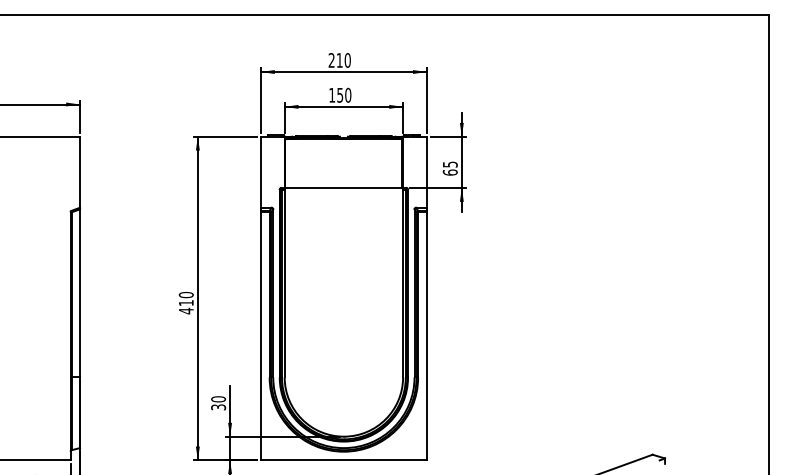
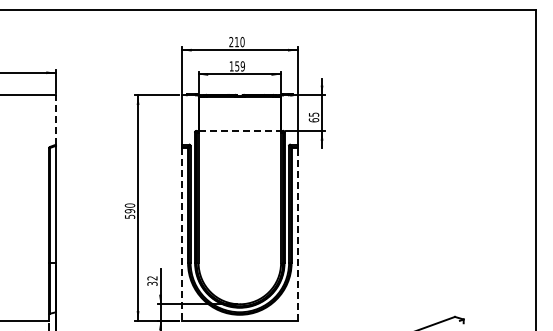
text: (347, 95) -> (242, 66), 150 -> 159
line: (79, 172) -> (55, 120), solid -> dashed
line: (343, 188) -> (239, 131), solid -> dashed
text: (185, 307) -> (129, 214), 410 -> 590
line: (426, 335) -> (297, 233), solid -> dashed
line: (261, 336) -> (182, 234), solid -> dashed
text: (218, 399) -> (152, 278), 30 -> 32

